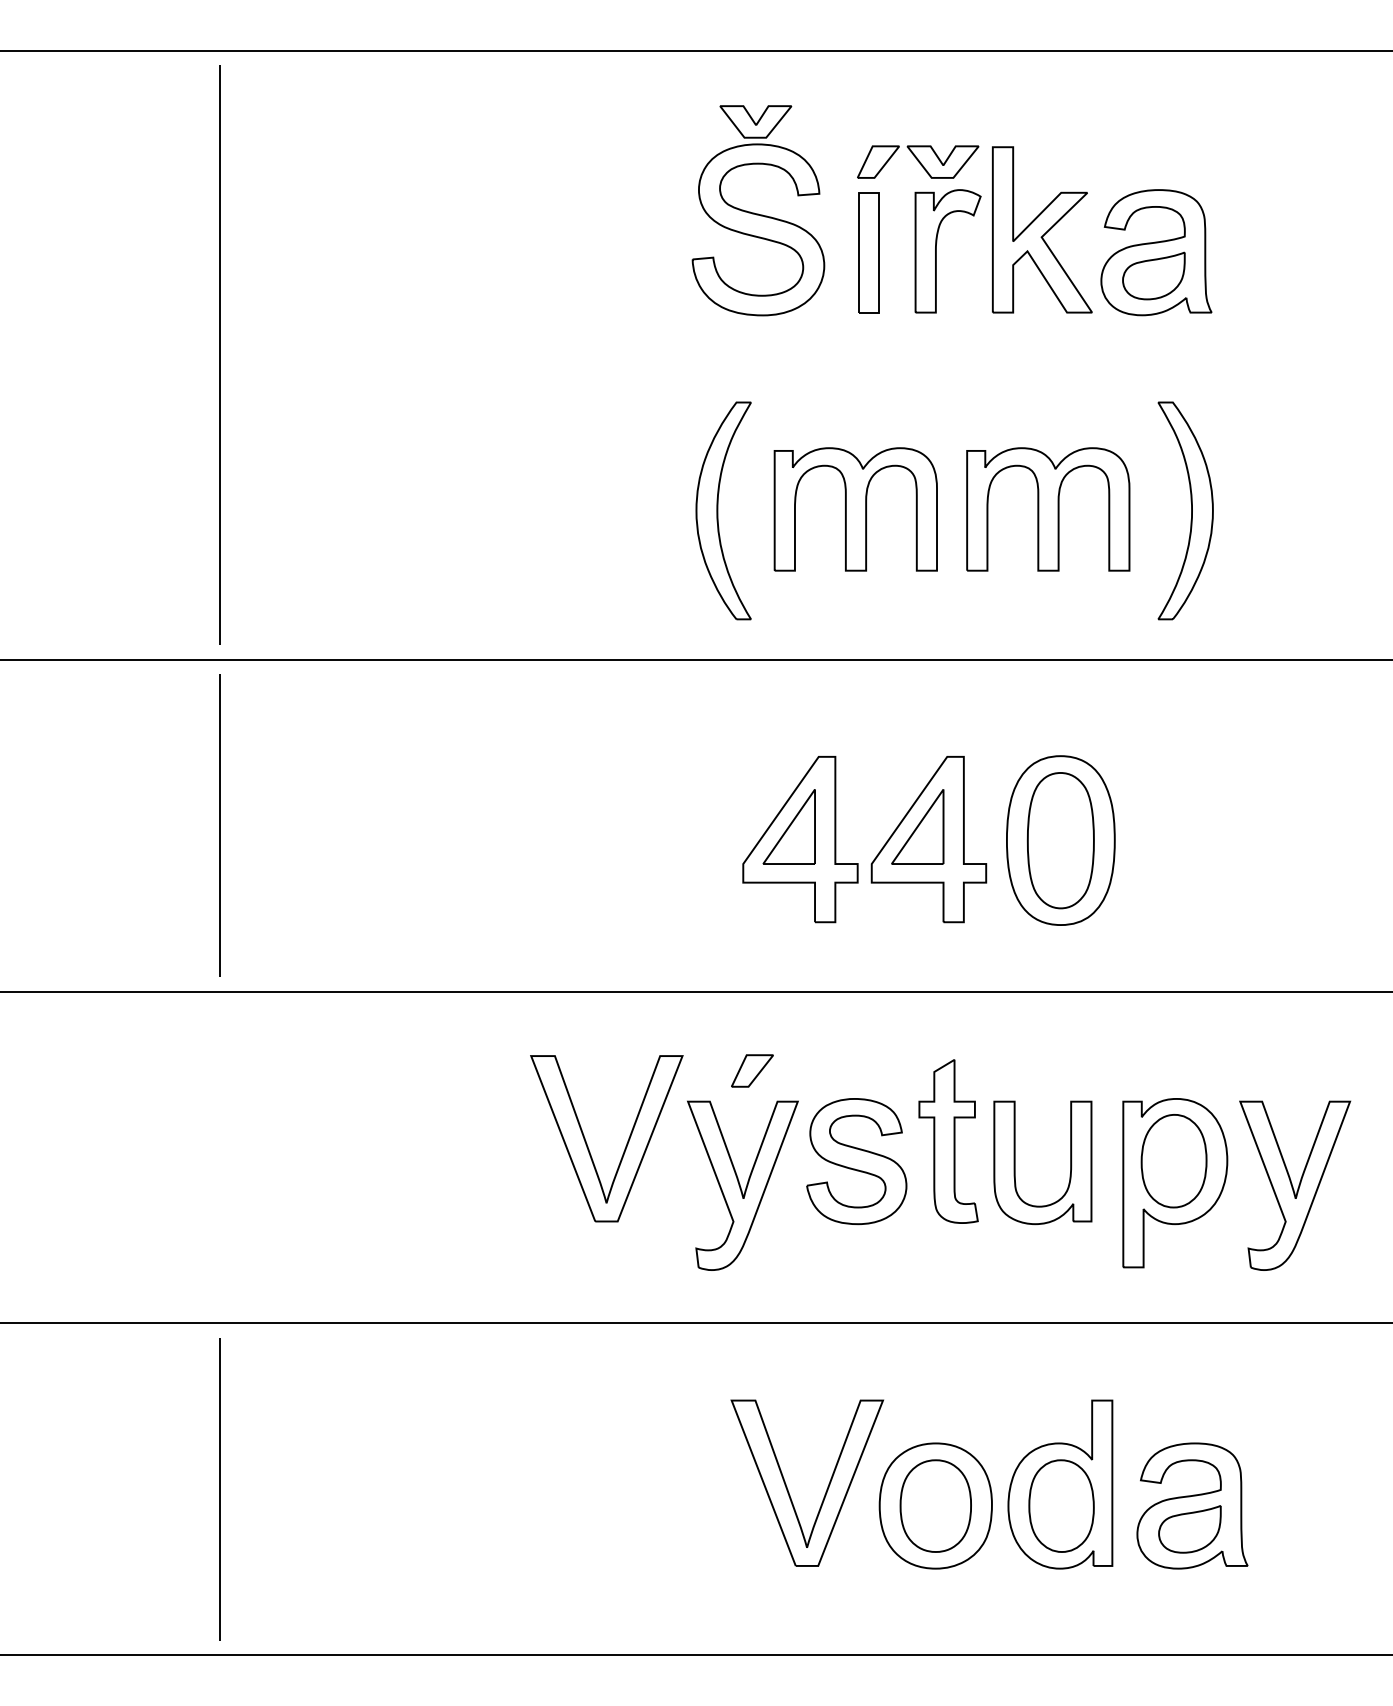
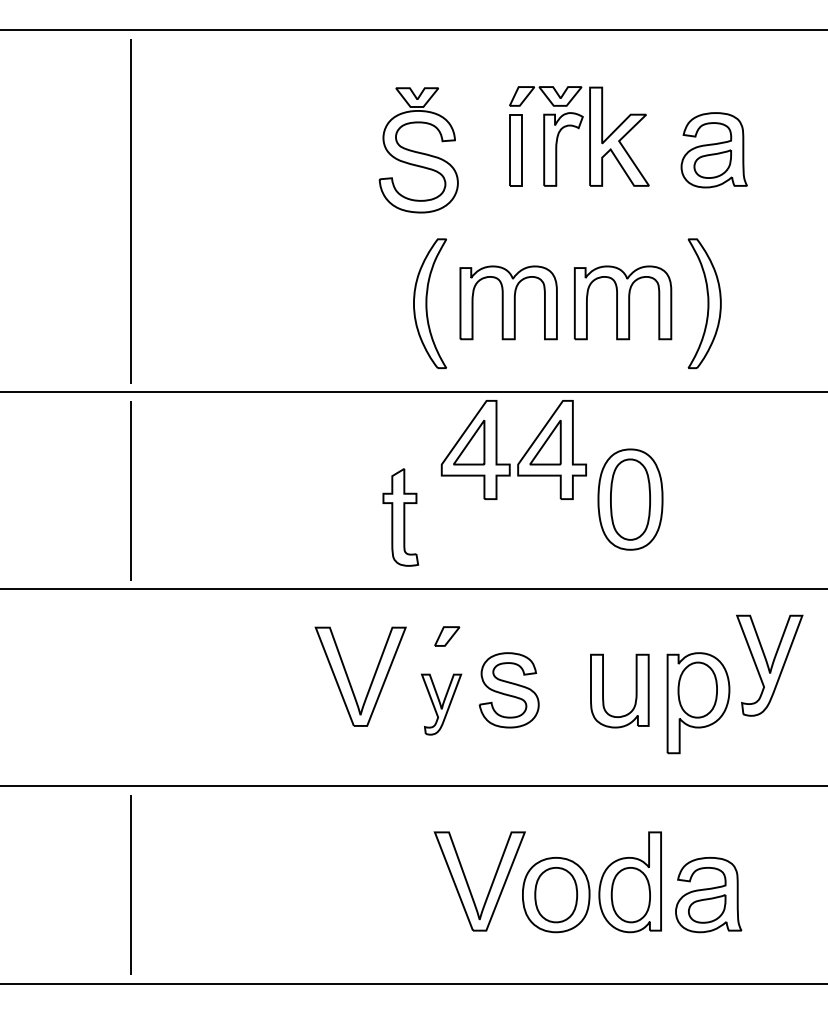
part: (757, 210) -> (418, 150), moved
part: (1155, 253) -> (713, 150), moved
part: (877, 852) -> (521, 457), moved
part: (948, 1141) -> (400, 517), moved
part: (742, 1185) -> (441, 704), size x0.6
part: (1294, 1185) -> (769, 665), moved

